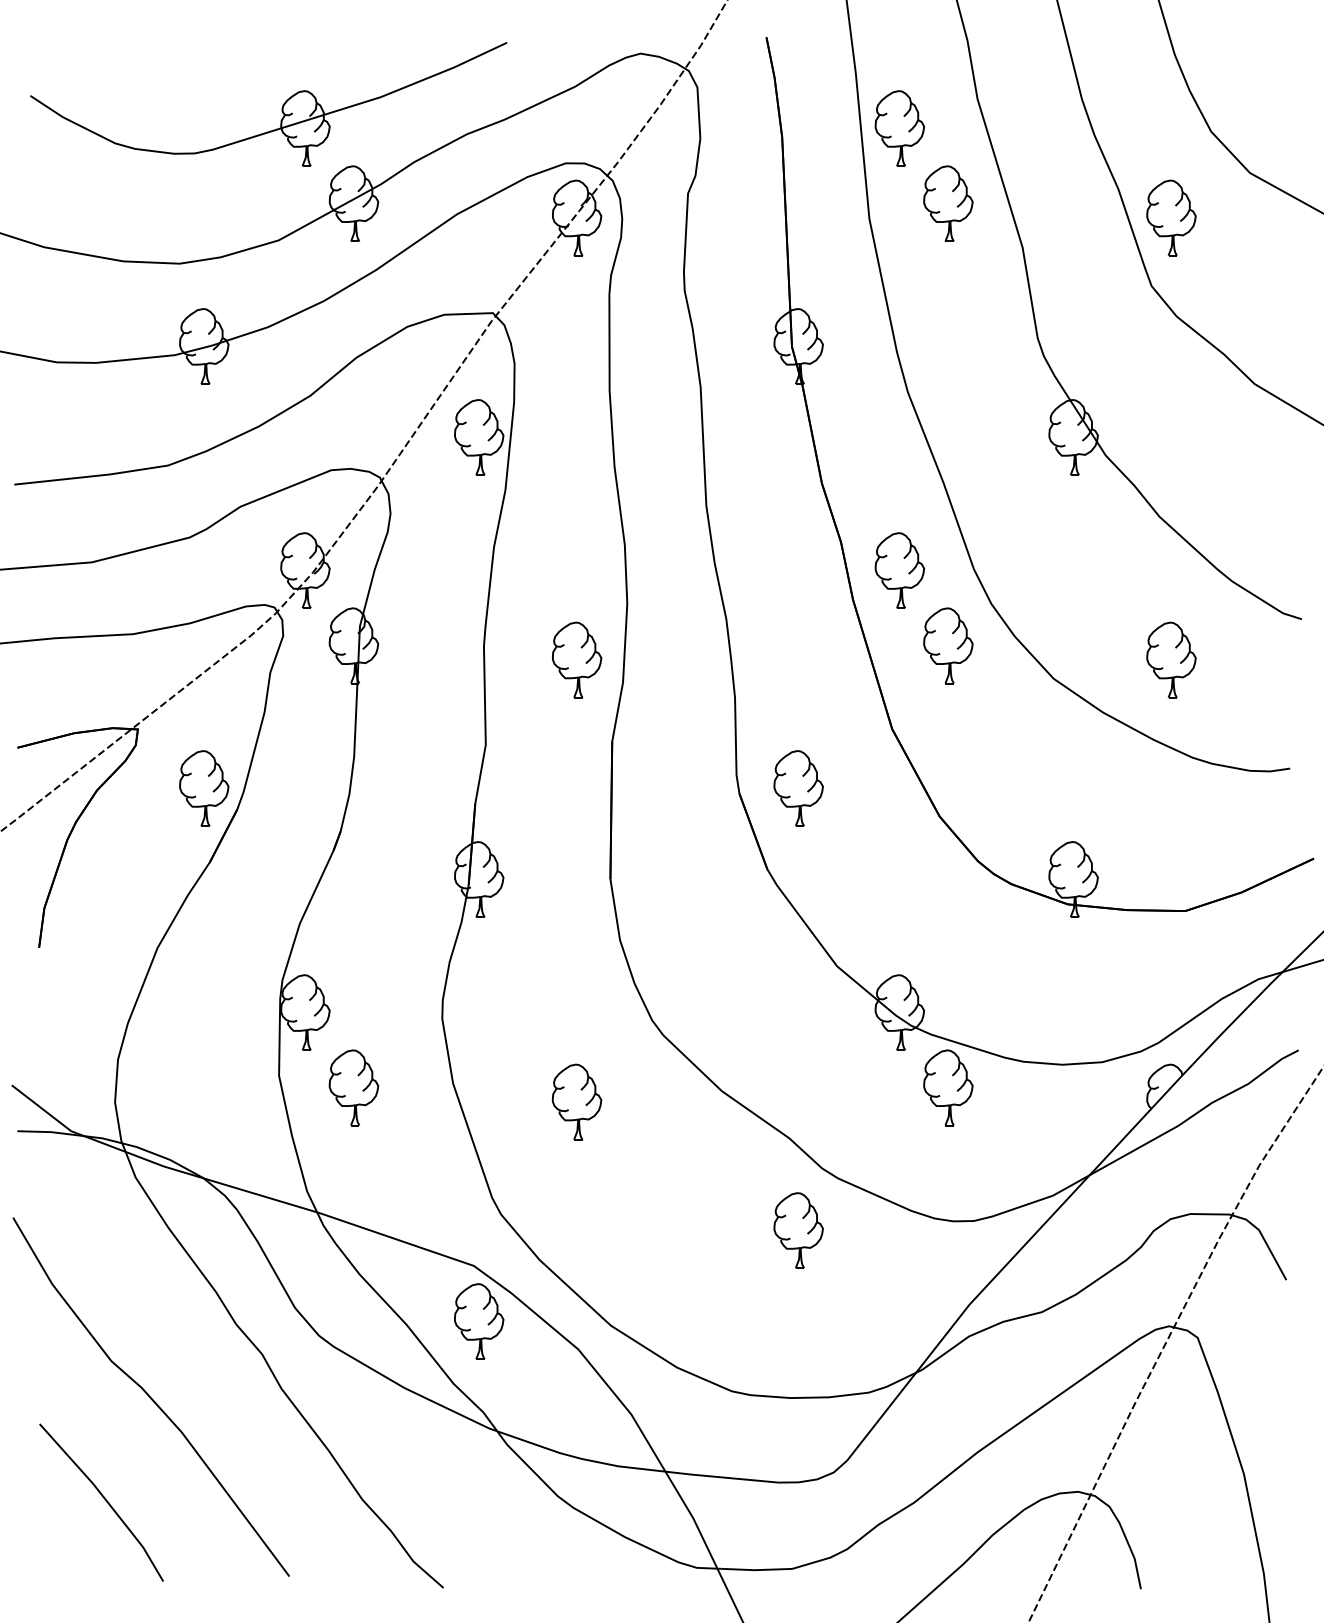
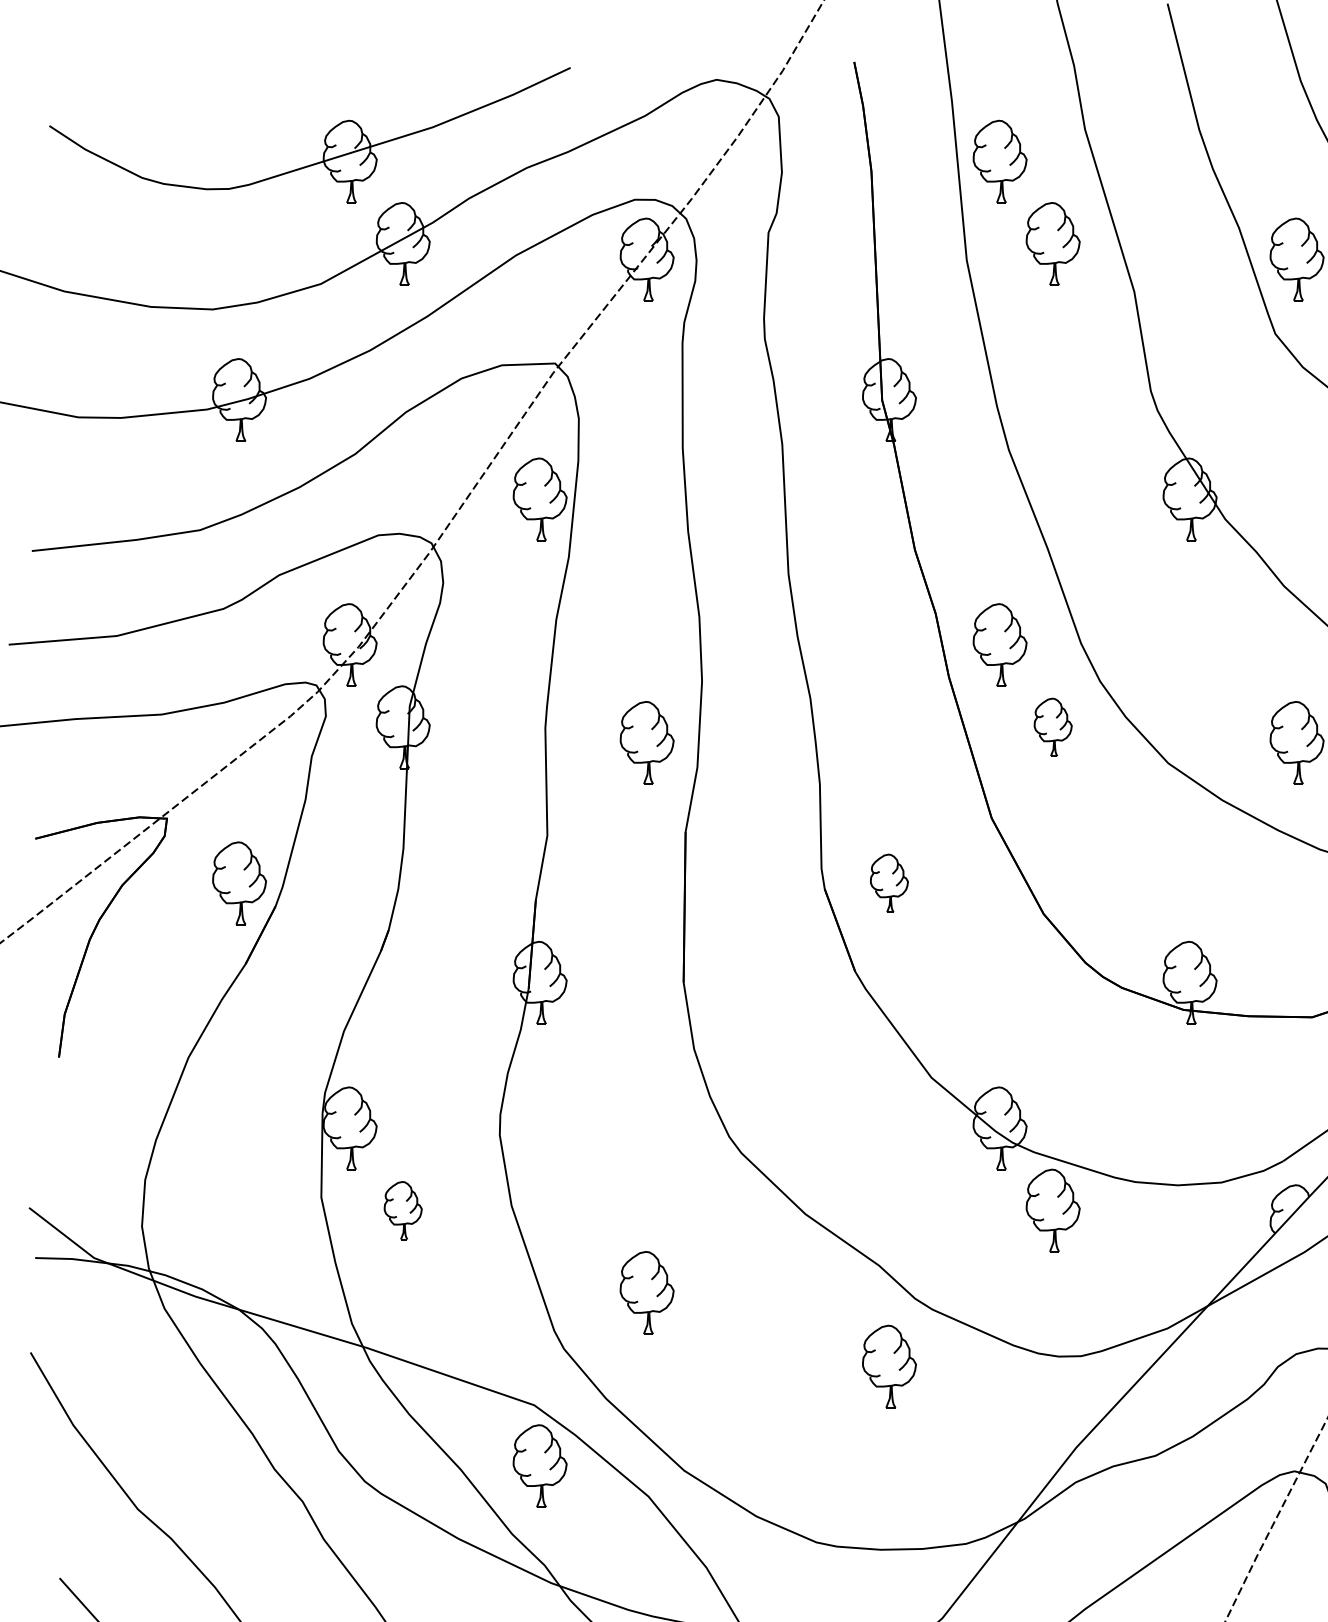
part: (948, 645) -> (1053, 726), size x0.7
part: (798, 788) -> (889, 883), size x0.7
part: (353, 1087) -> (402, 1210), size x0.7
part: (576, 1101) -> (646, 1292), moved

